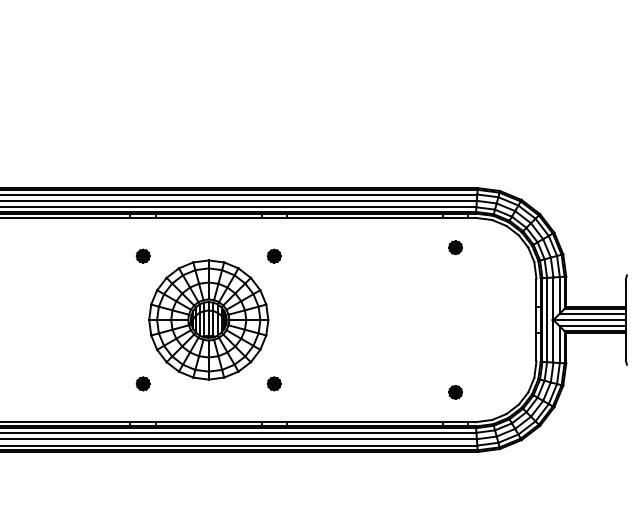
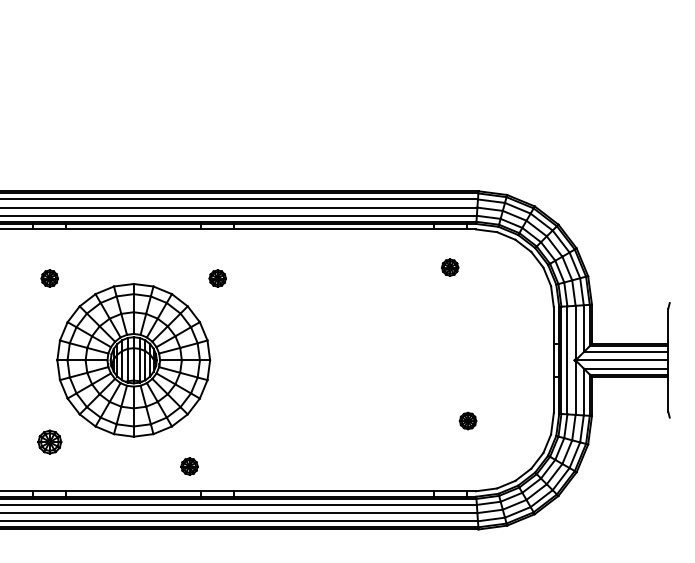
part: (142, 383) -> (48, 441), size x1.4
part: (273, 383) -> (188, 466), moved
part: (455, 392) -> (467, 421), moved

